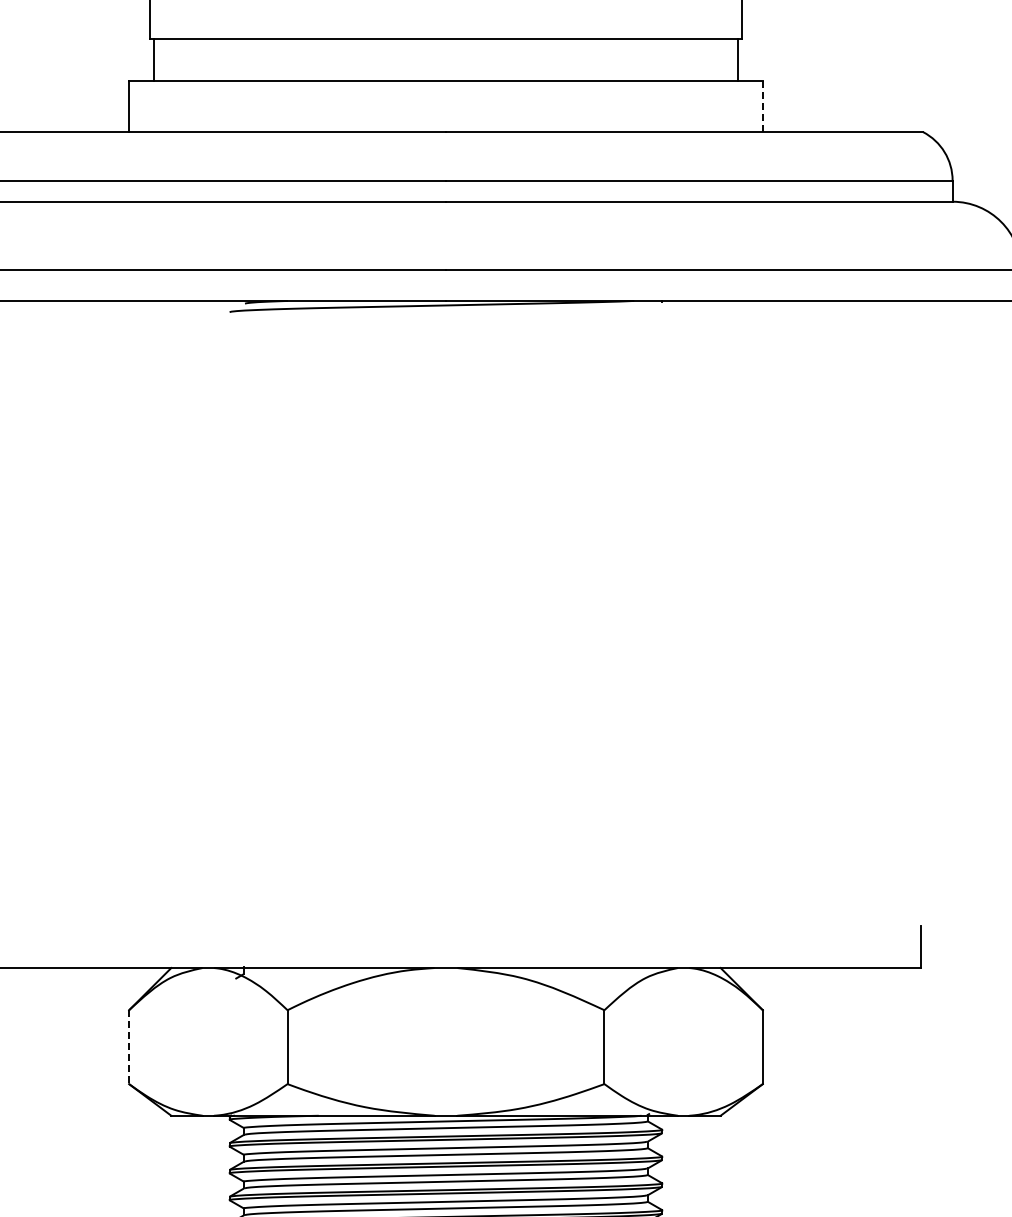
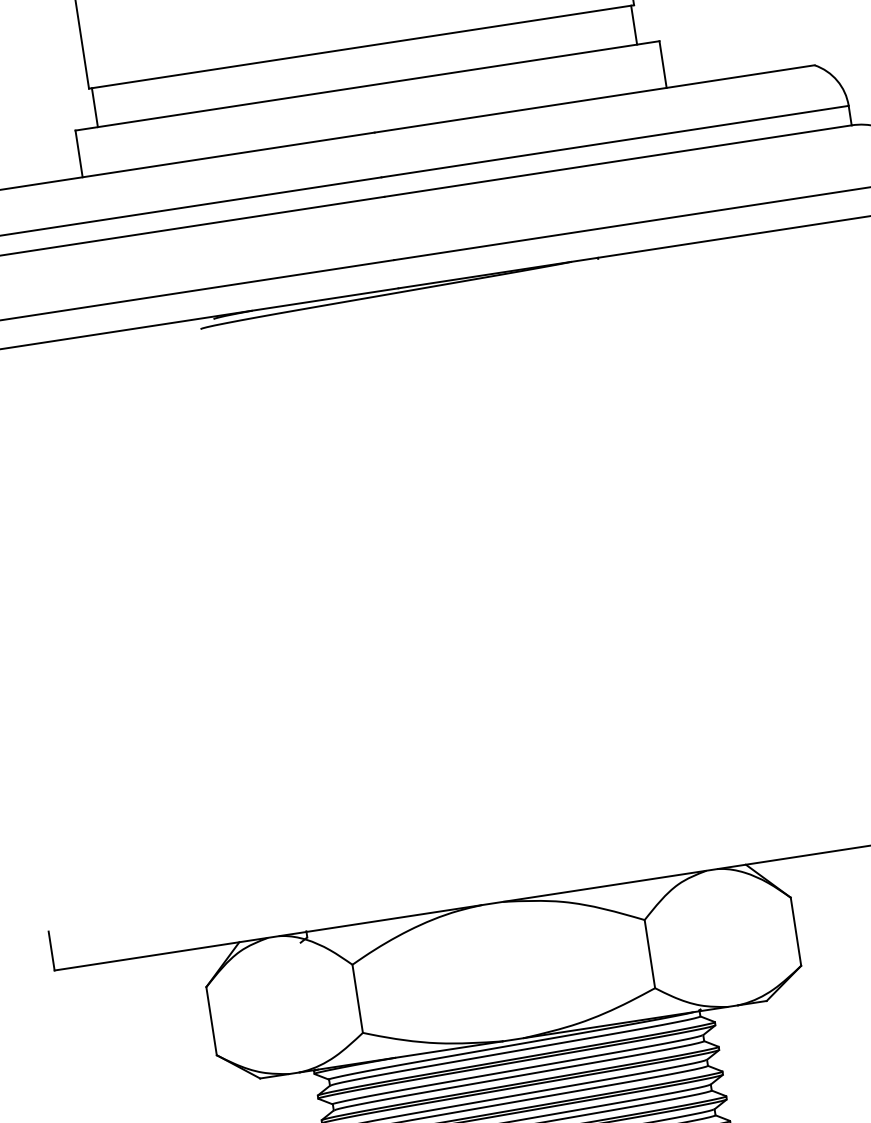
line: (762, 106) -> (662, 64), dashed -> solid
line: (129, 1047) -> (211, 1021), dashed -> solid

